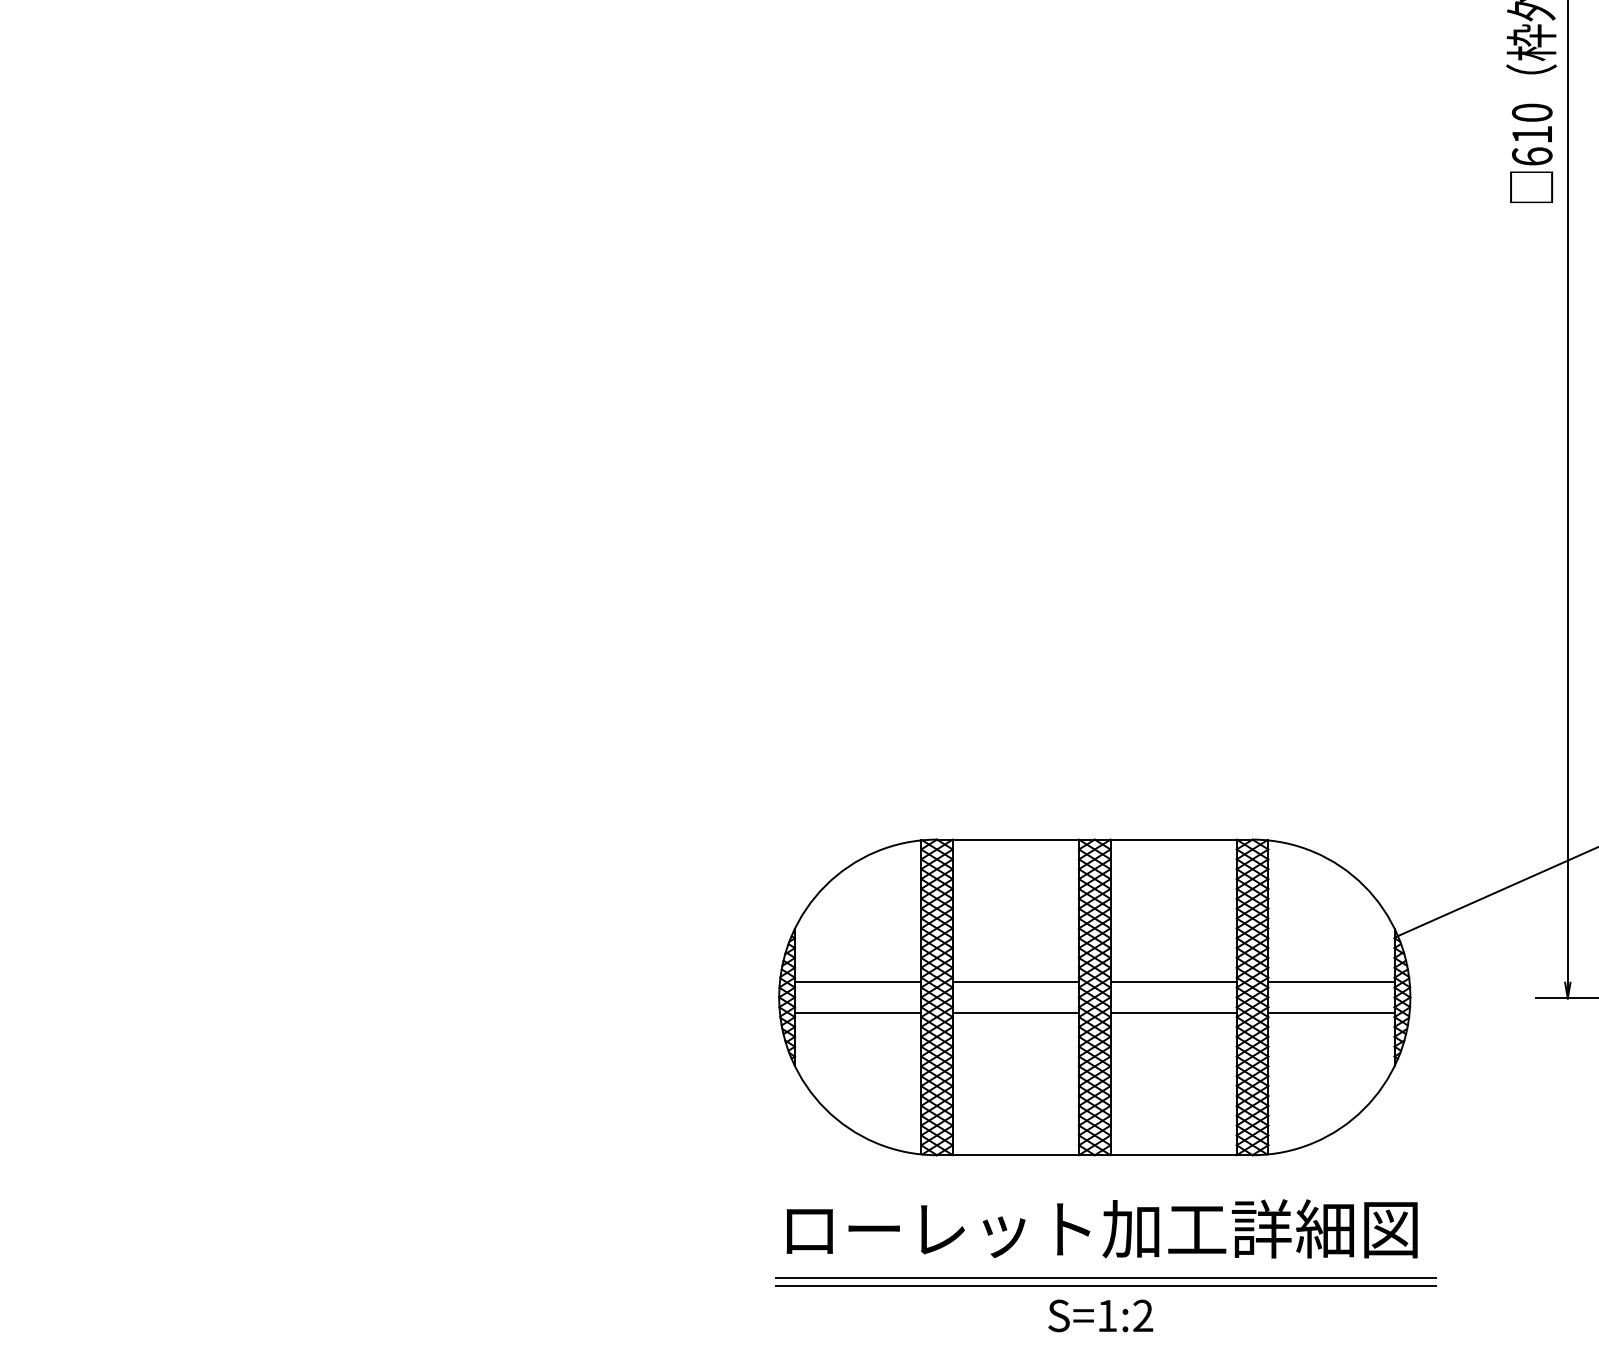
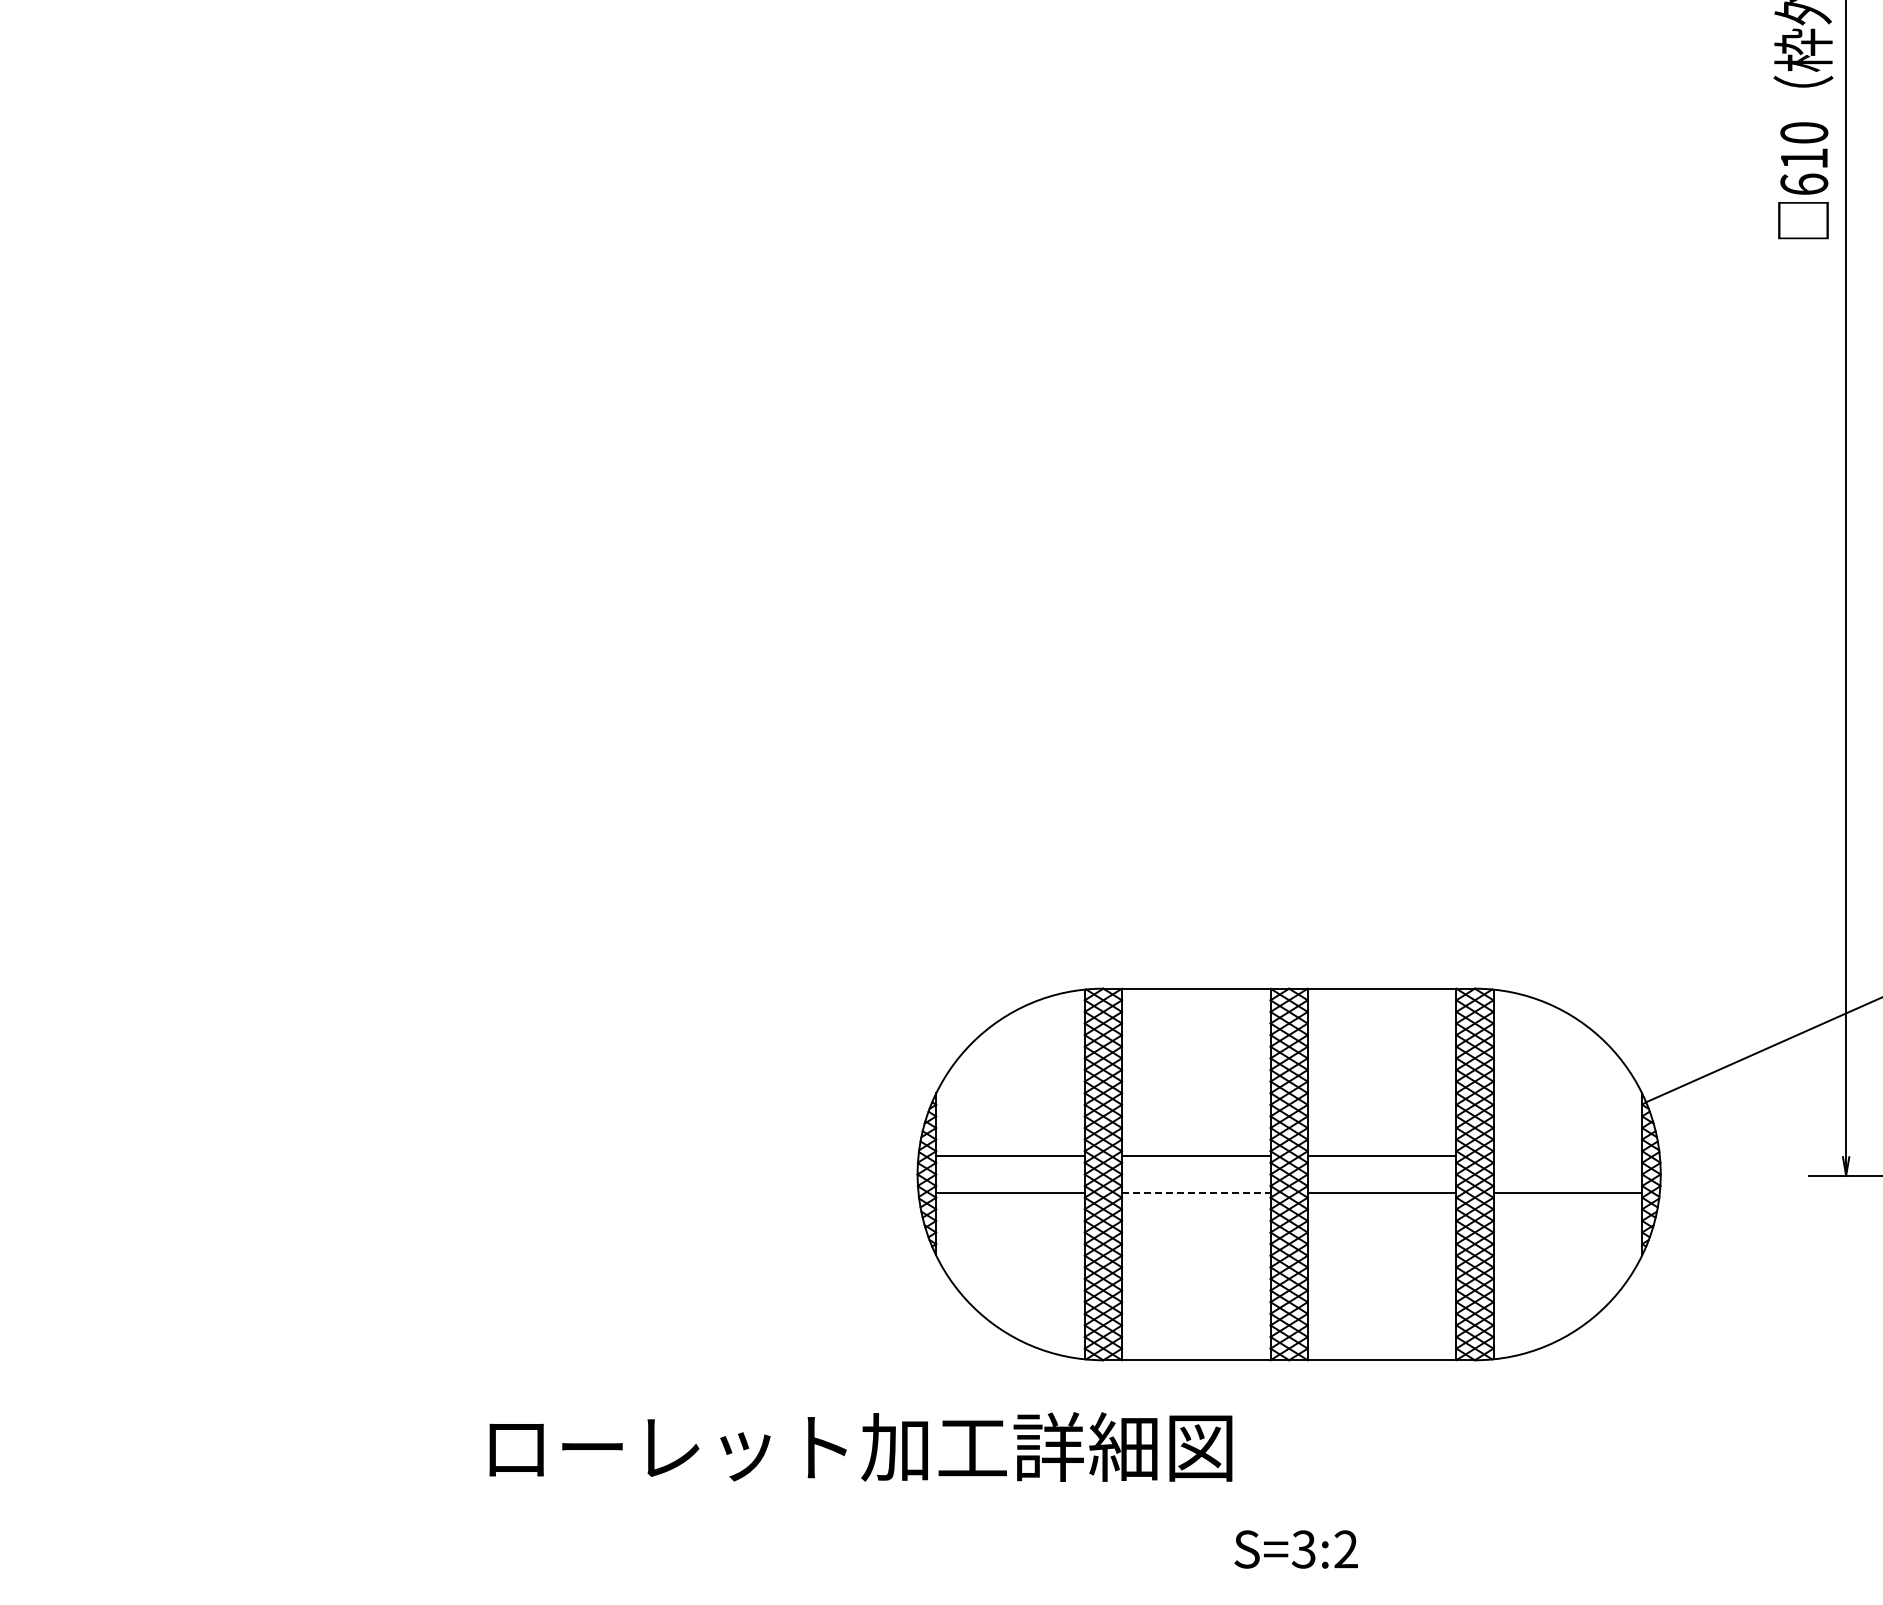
line: (1331, 981) -> (1567, 1155), removed
line: (1016, 1013) -> (1196, 1193), solid -> dashed
text: (1101, 1228) -> (860, 1446), moved
line: (1105, 1277) -> (1301, 1504), removed
line: (1105, 1286) -> (1301, 1514), removed
text: (1106, 1315) -> (1303, 1549), S=1:2 -> S=3:2

